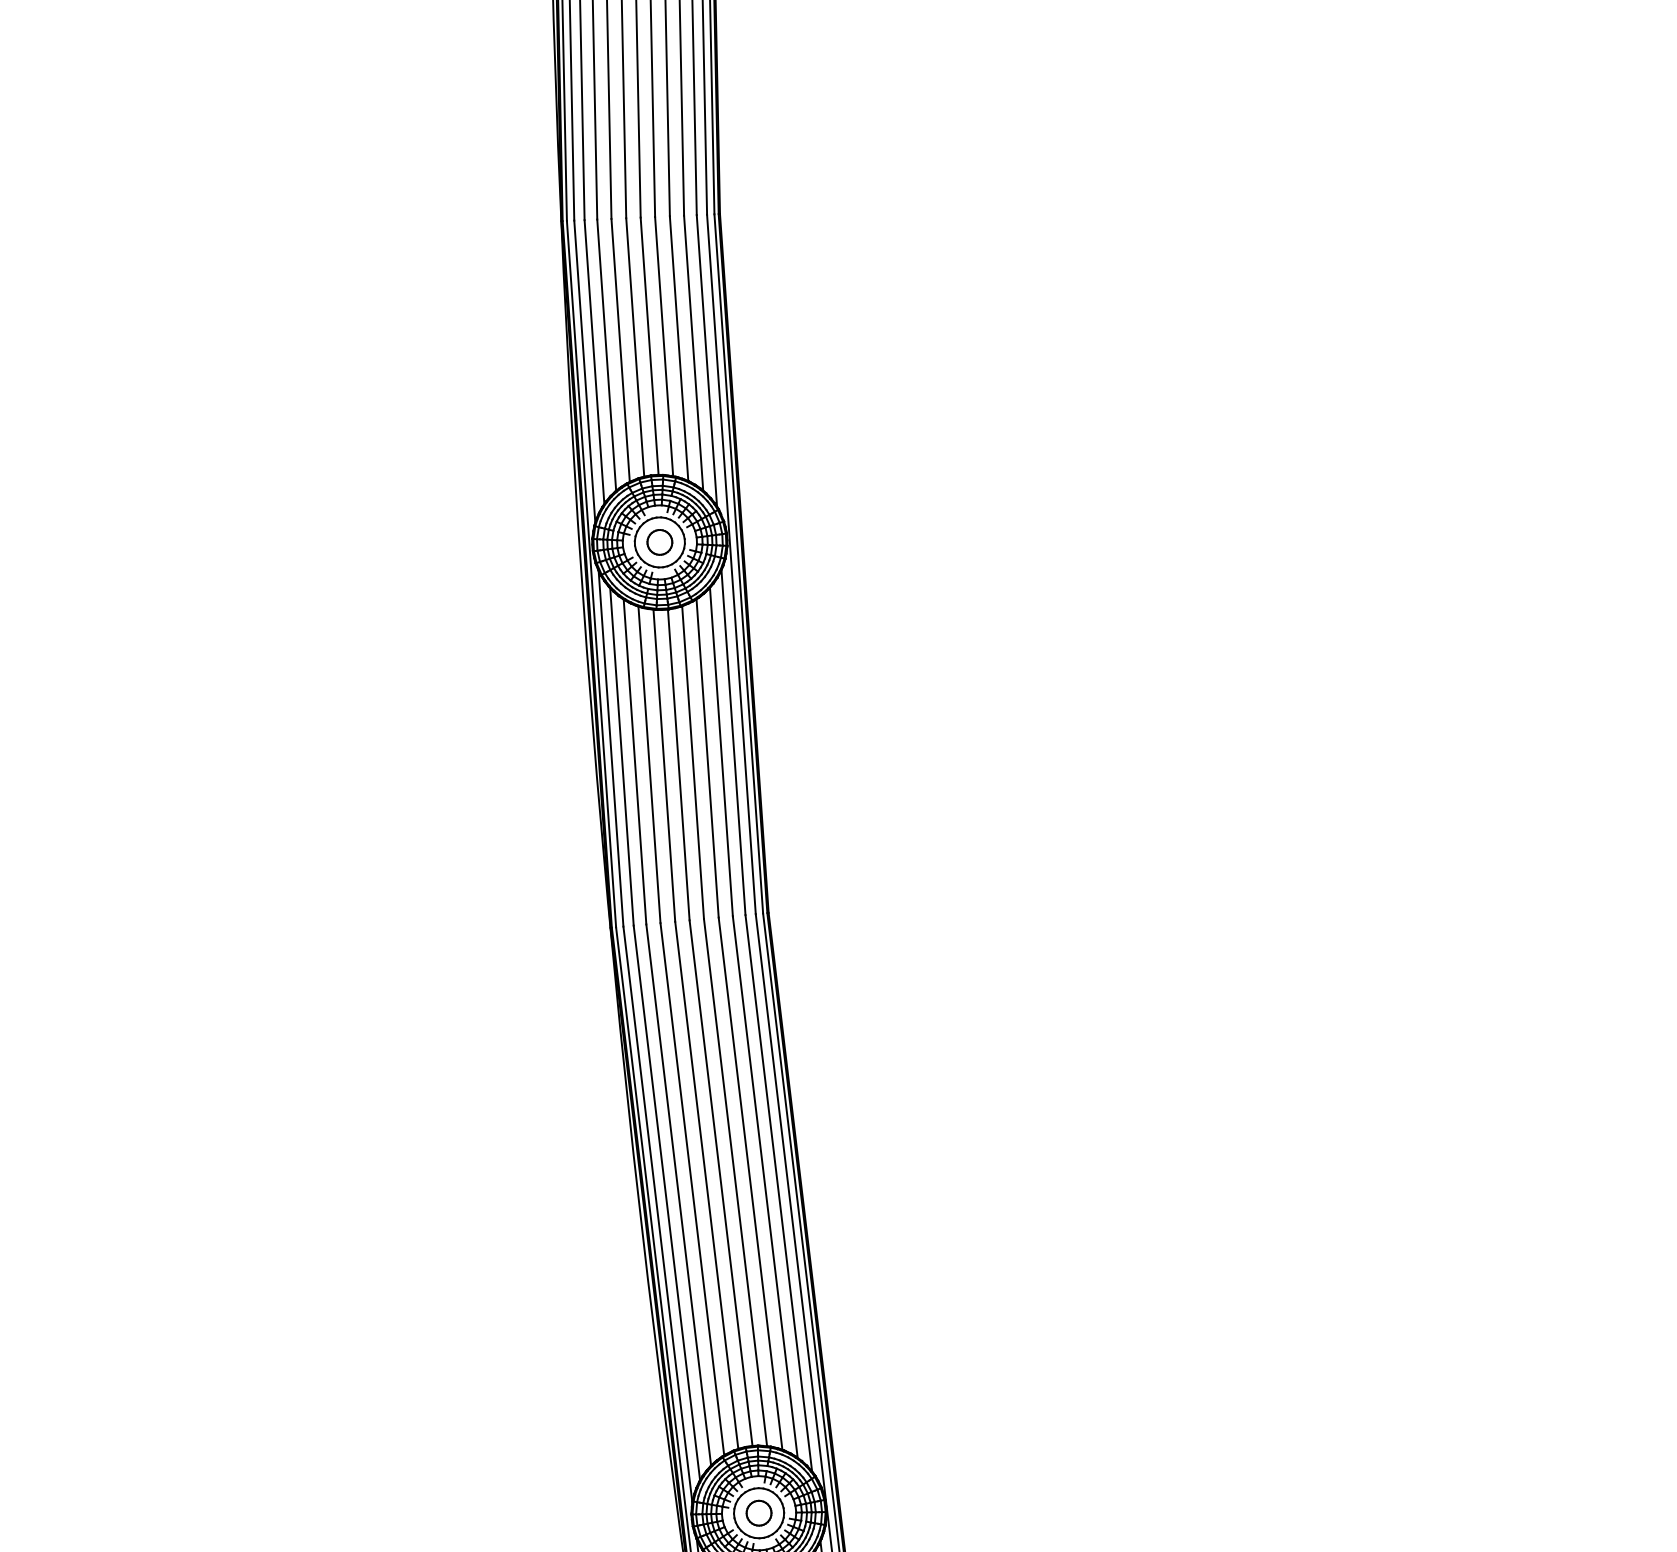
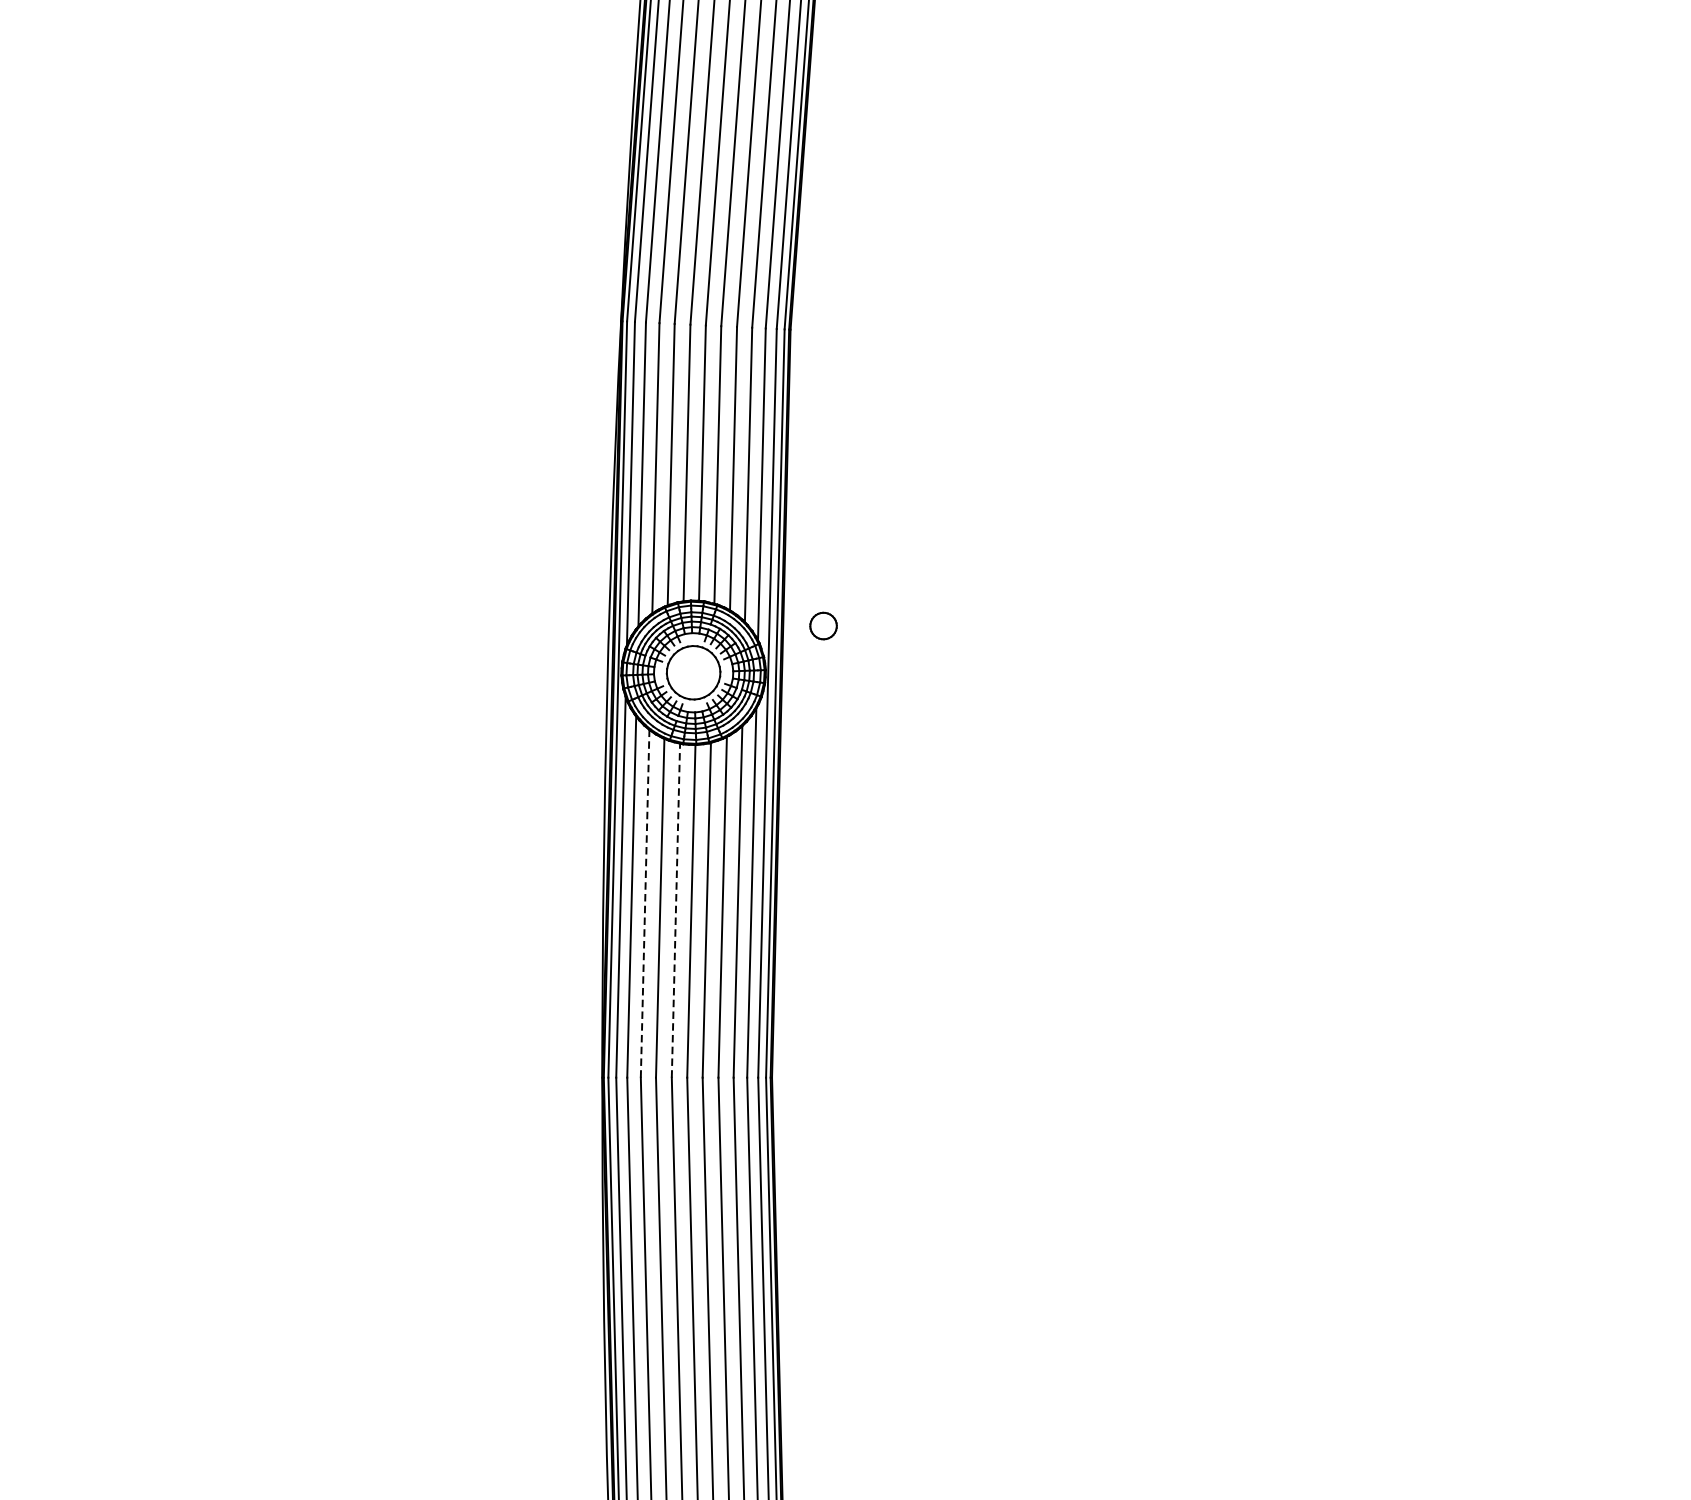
part: (659, 542) -> (823, 626), moved
line: (635, 761) -> (645, 903), solid -> dashed
line: (664, 765) -> (676, 910), solid -> dashed

